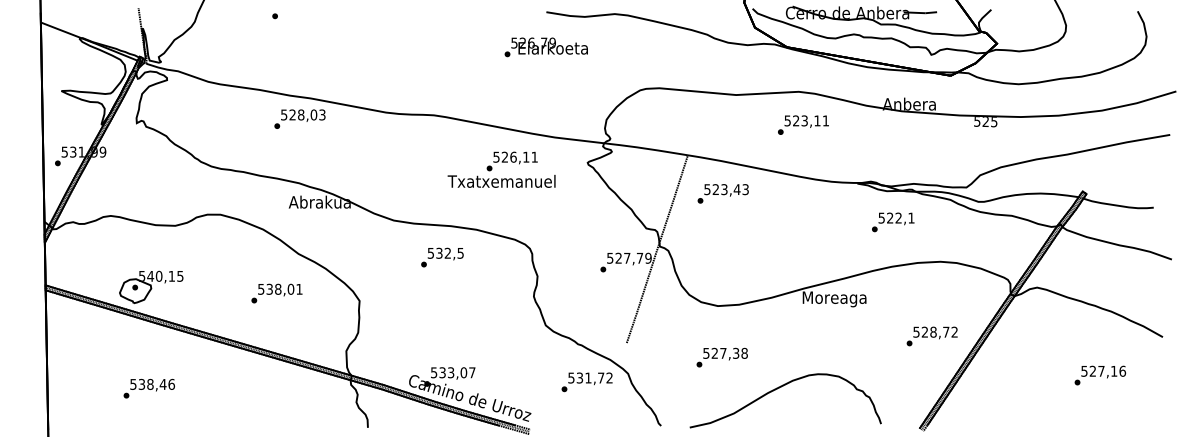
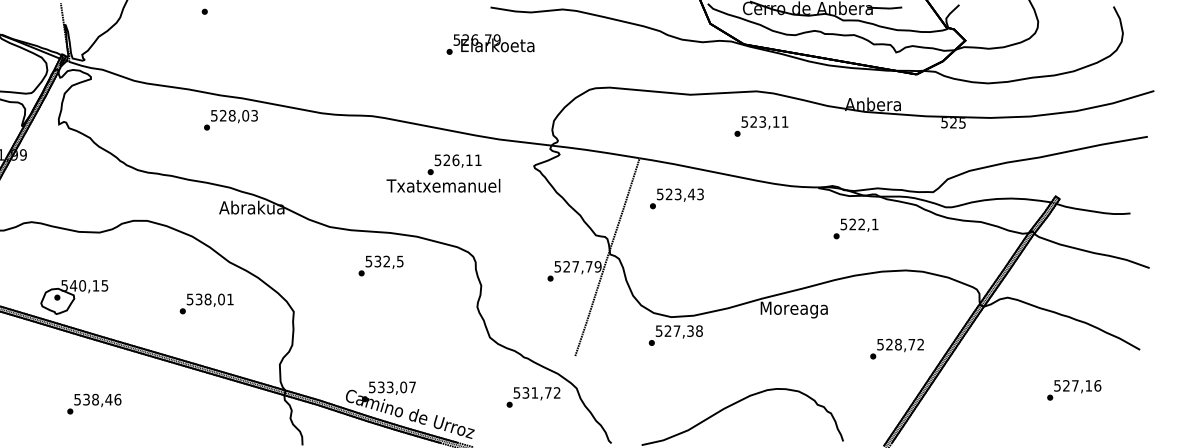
text: (721, 357) -> (675, 335), moved
text: (148, 388) -> (93, 403), moved

